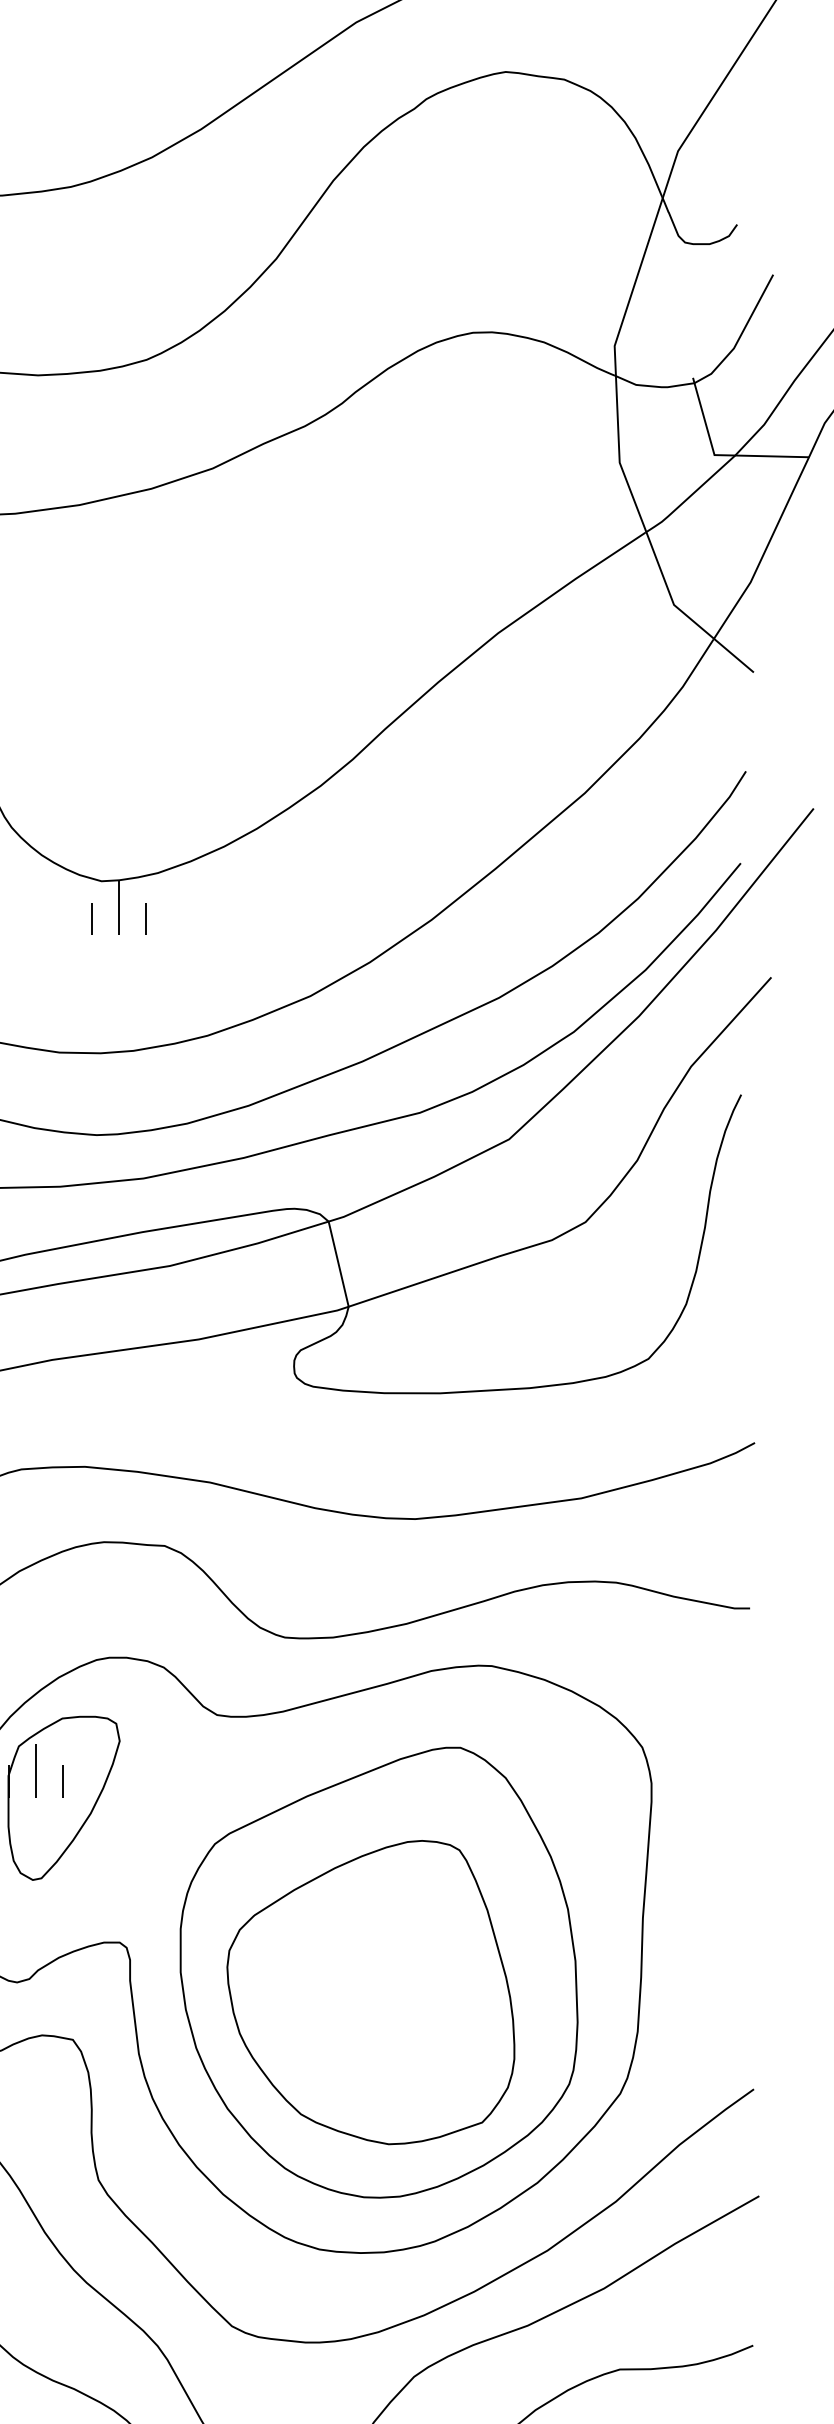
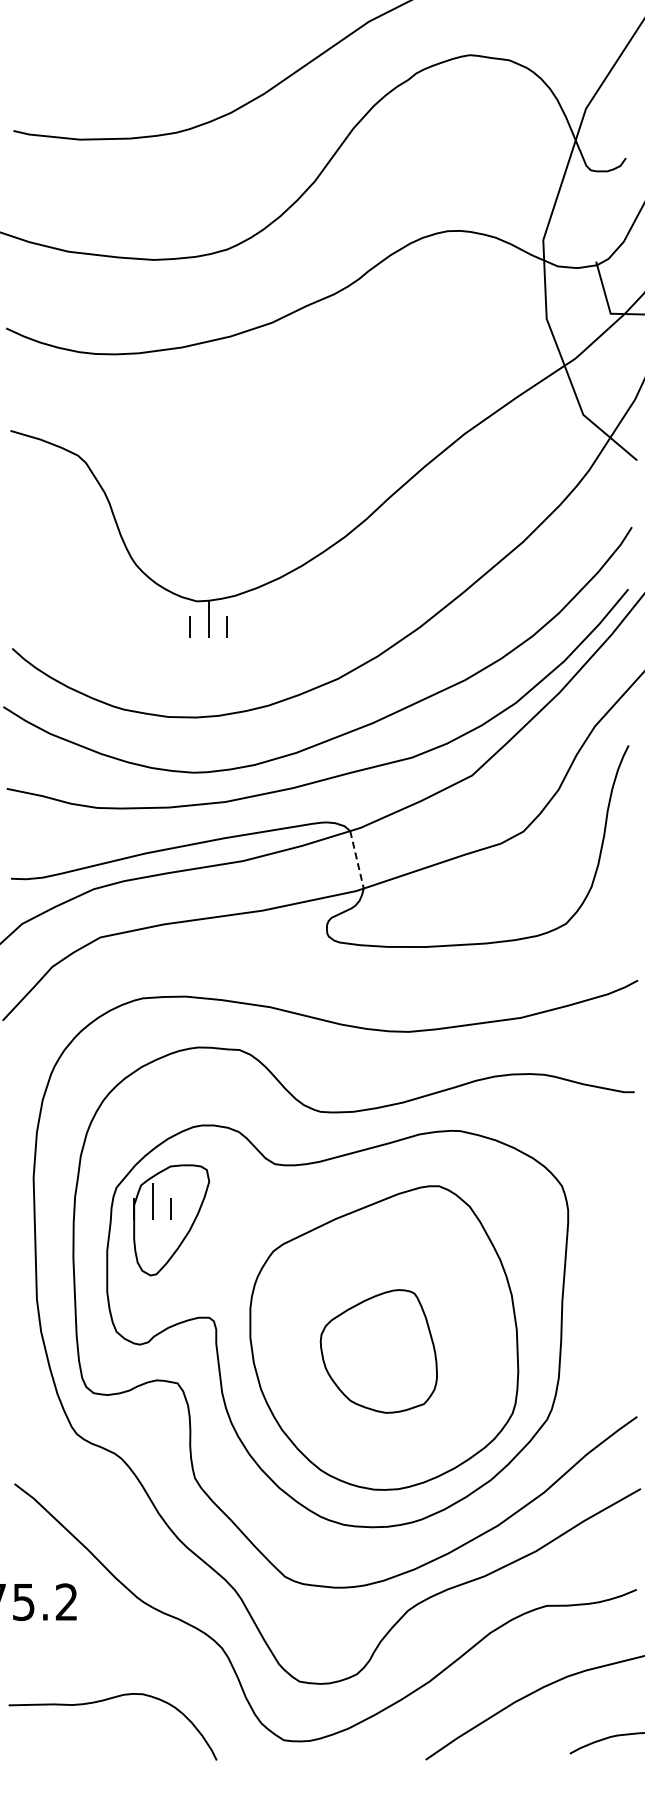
line: (339, 1263) -> (357, 859), solid -> dashed
part: (370, 1992) -> (378, 1351), size x0.6

